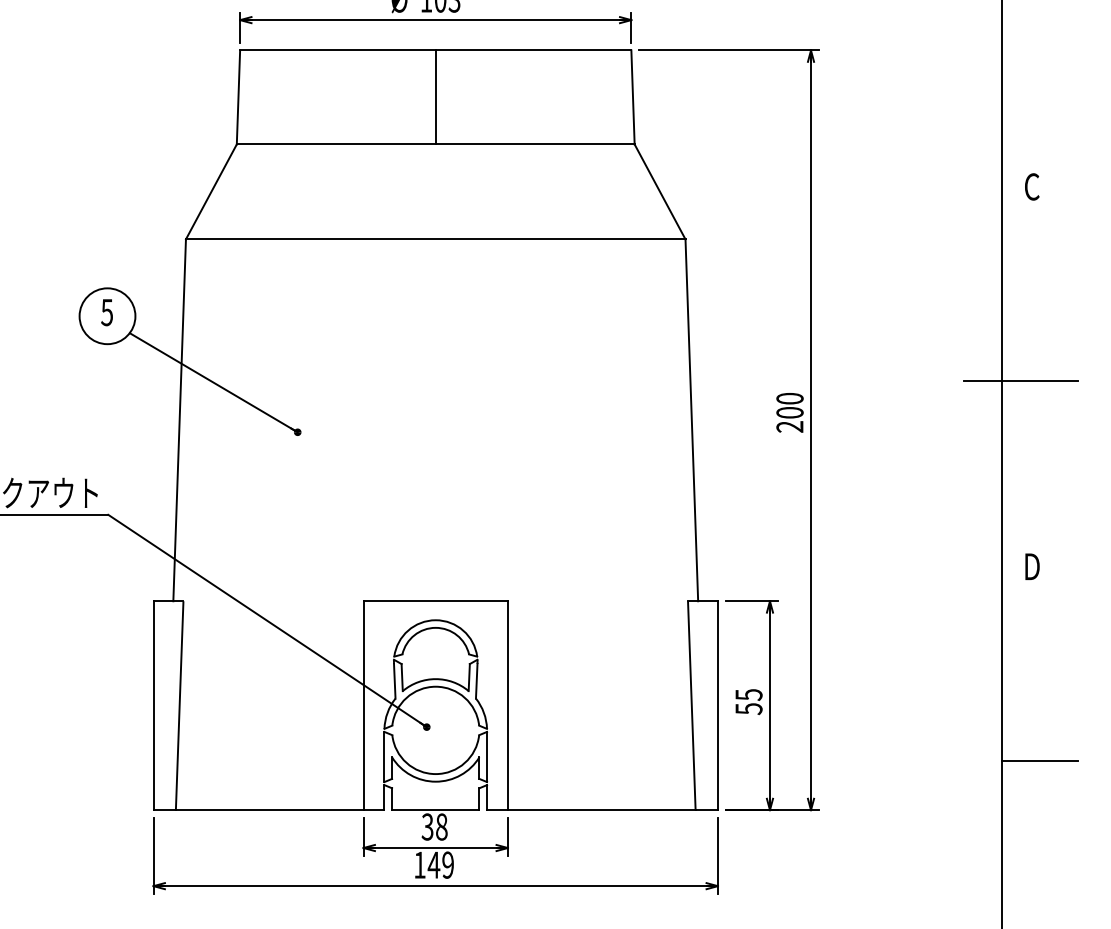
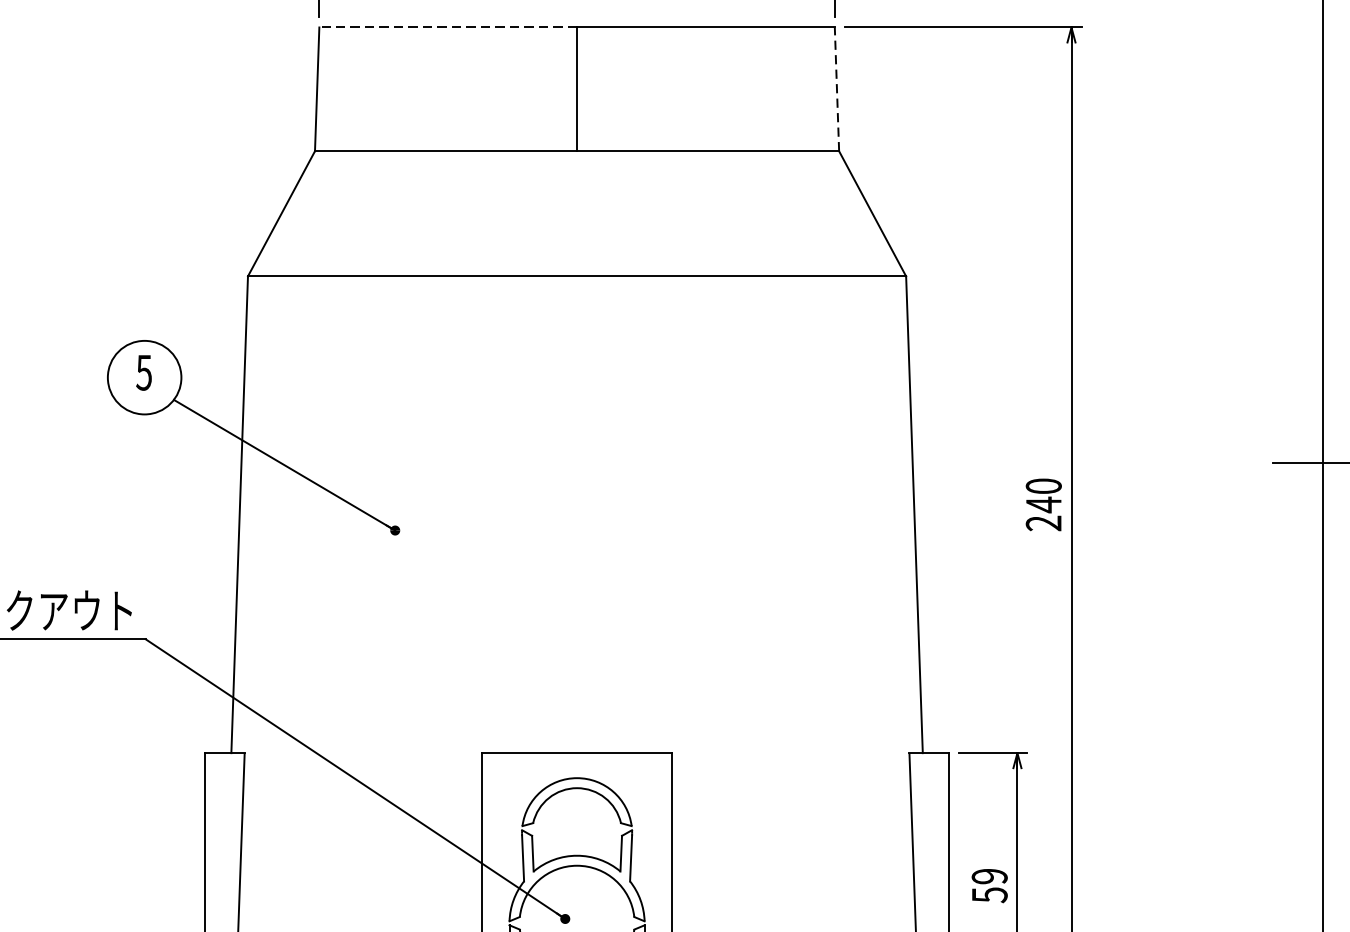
line: (337, 50) -> (447, 27), solid -> dashed
line: (633, 97) -> (837, 89), solid -> dashed
text: (789, 412) -> (1043, 504), 200 -> 240
text: (748, 694) -> (989, 875), 55 -> 59

